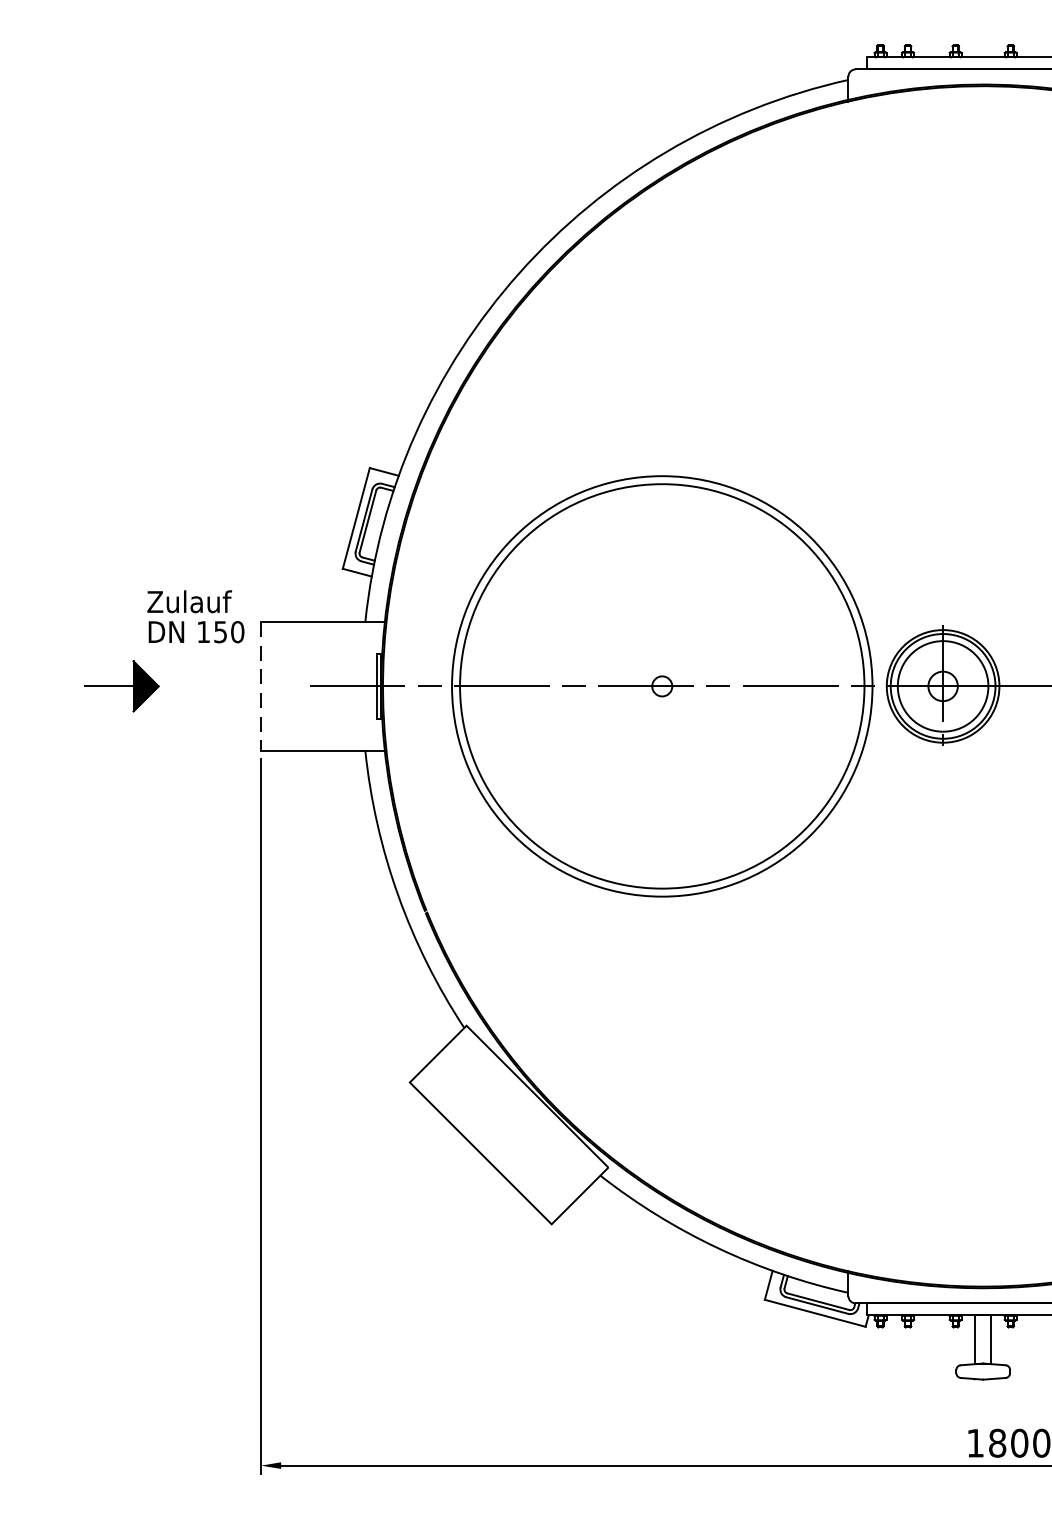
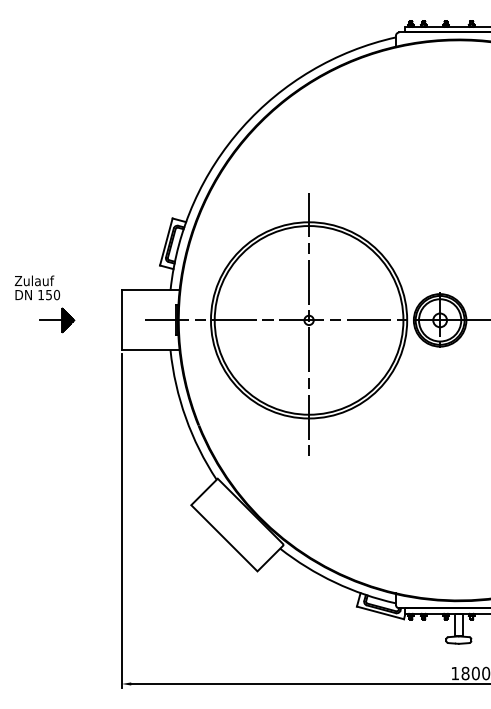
text: (195, 615) -> (37, 287), moved
line: (260, 686) -> (121, 320), dashed -> solid
line: (663, 695) -> (309, 324), added

